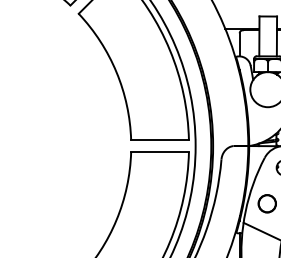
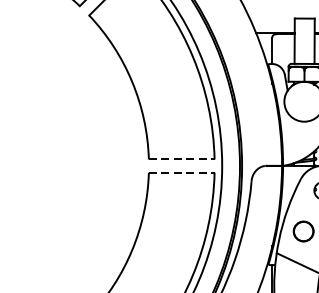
line: (160, 140) -> (182, 159), solid -> dashed
line: (160, 152) -> (182, 173), solid -> dashed

